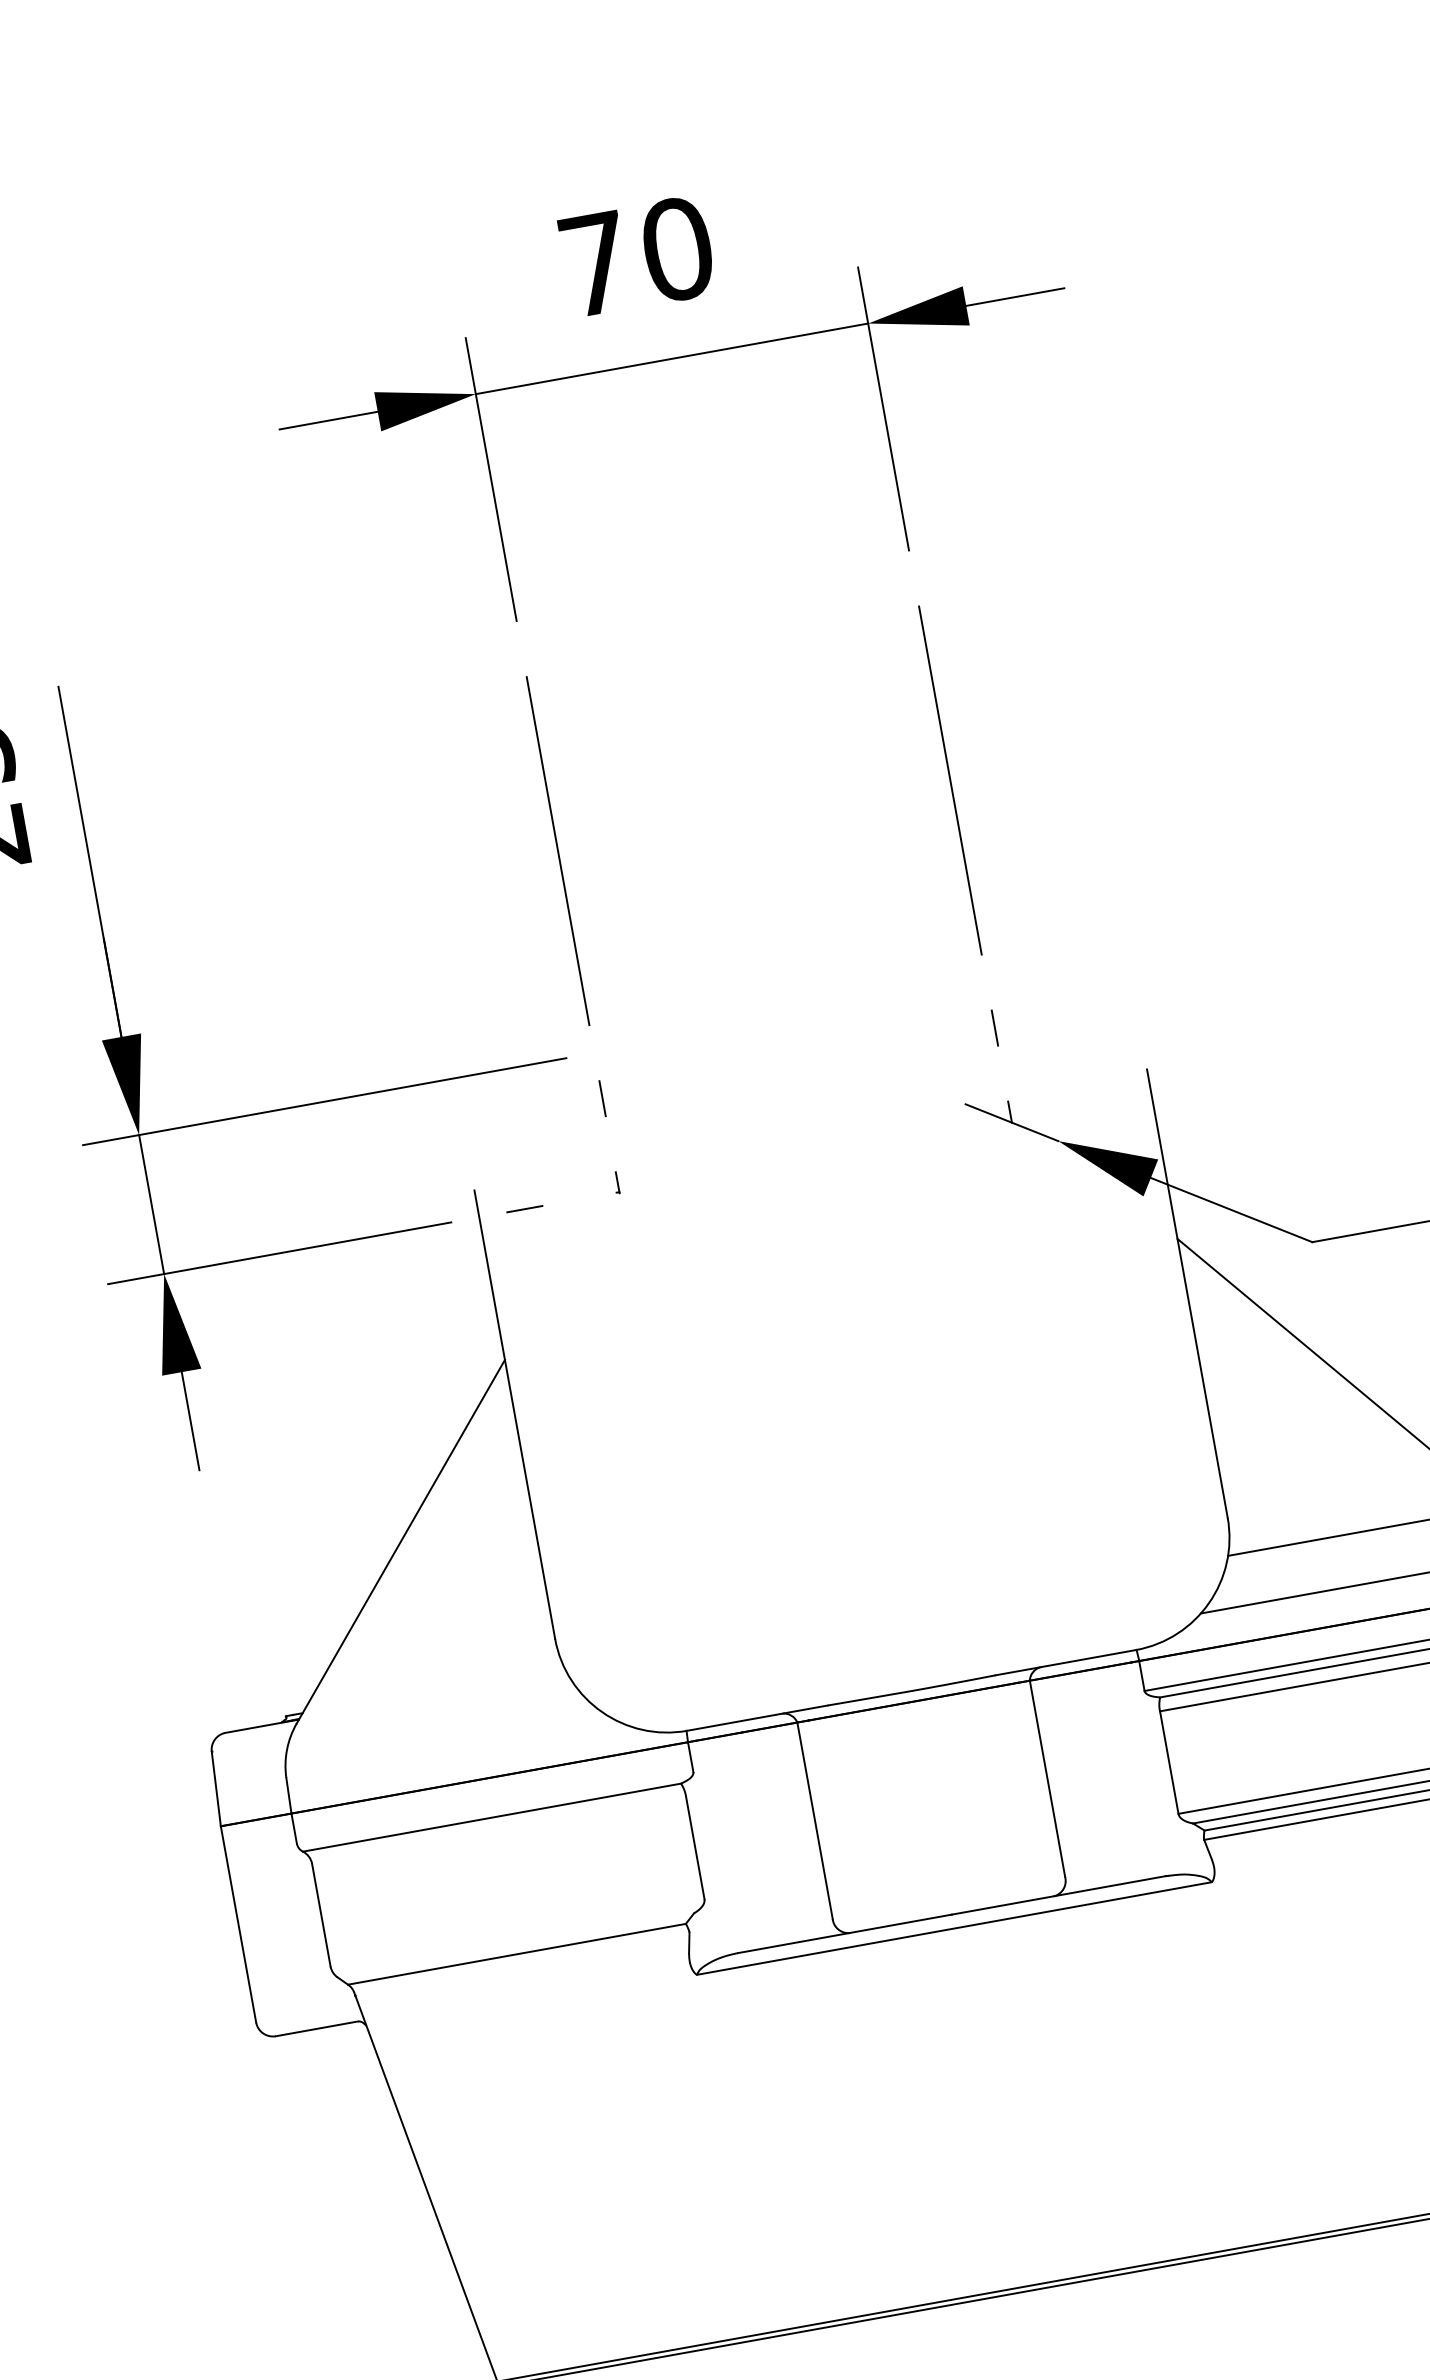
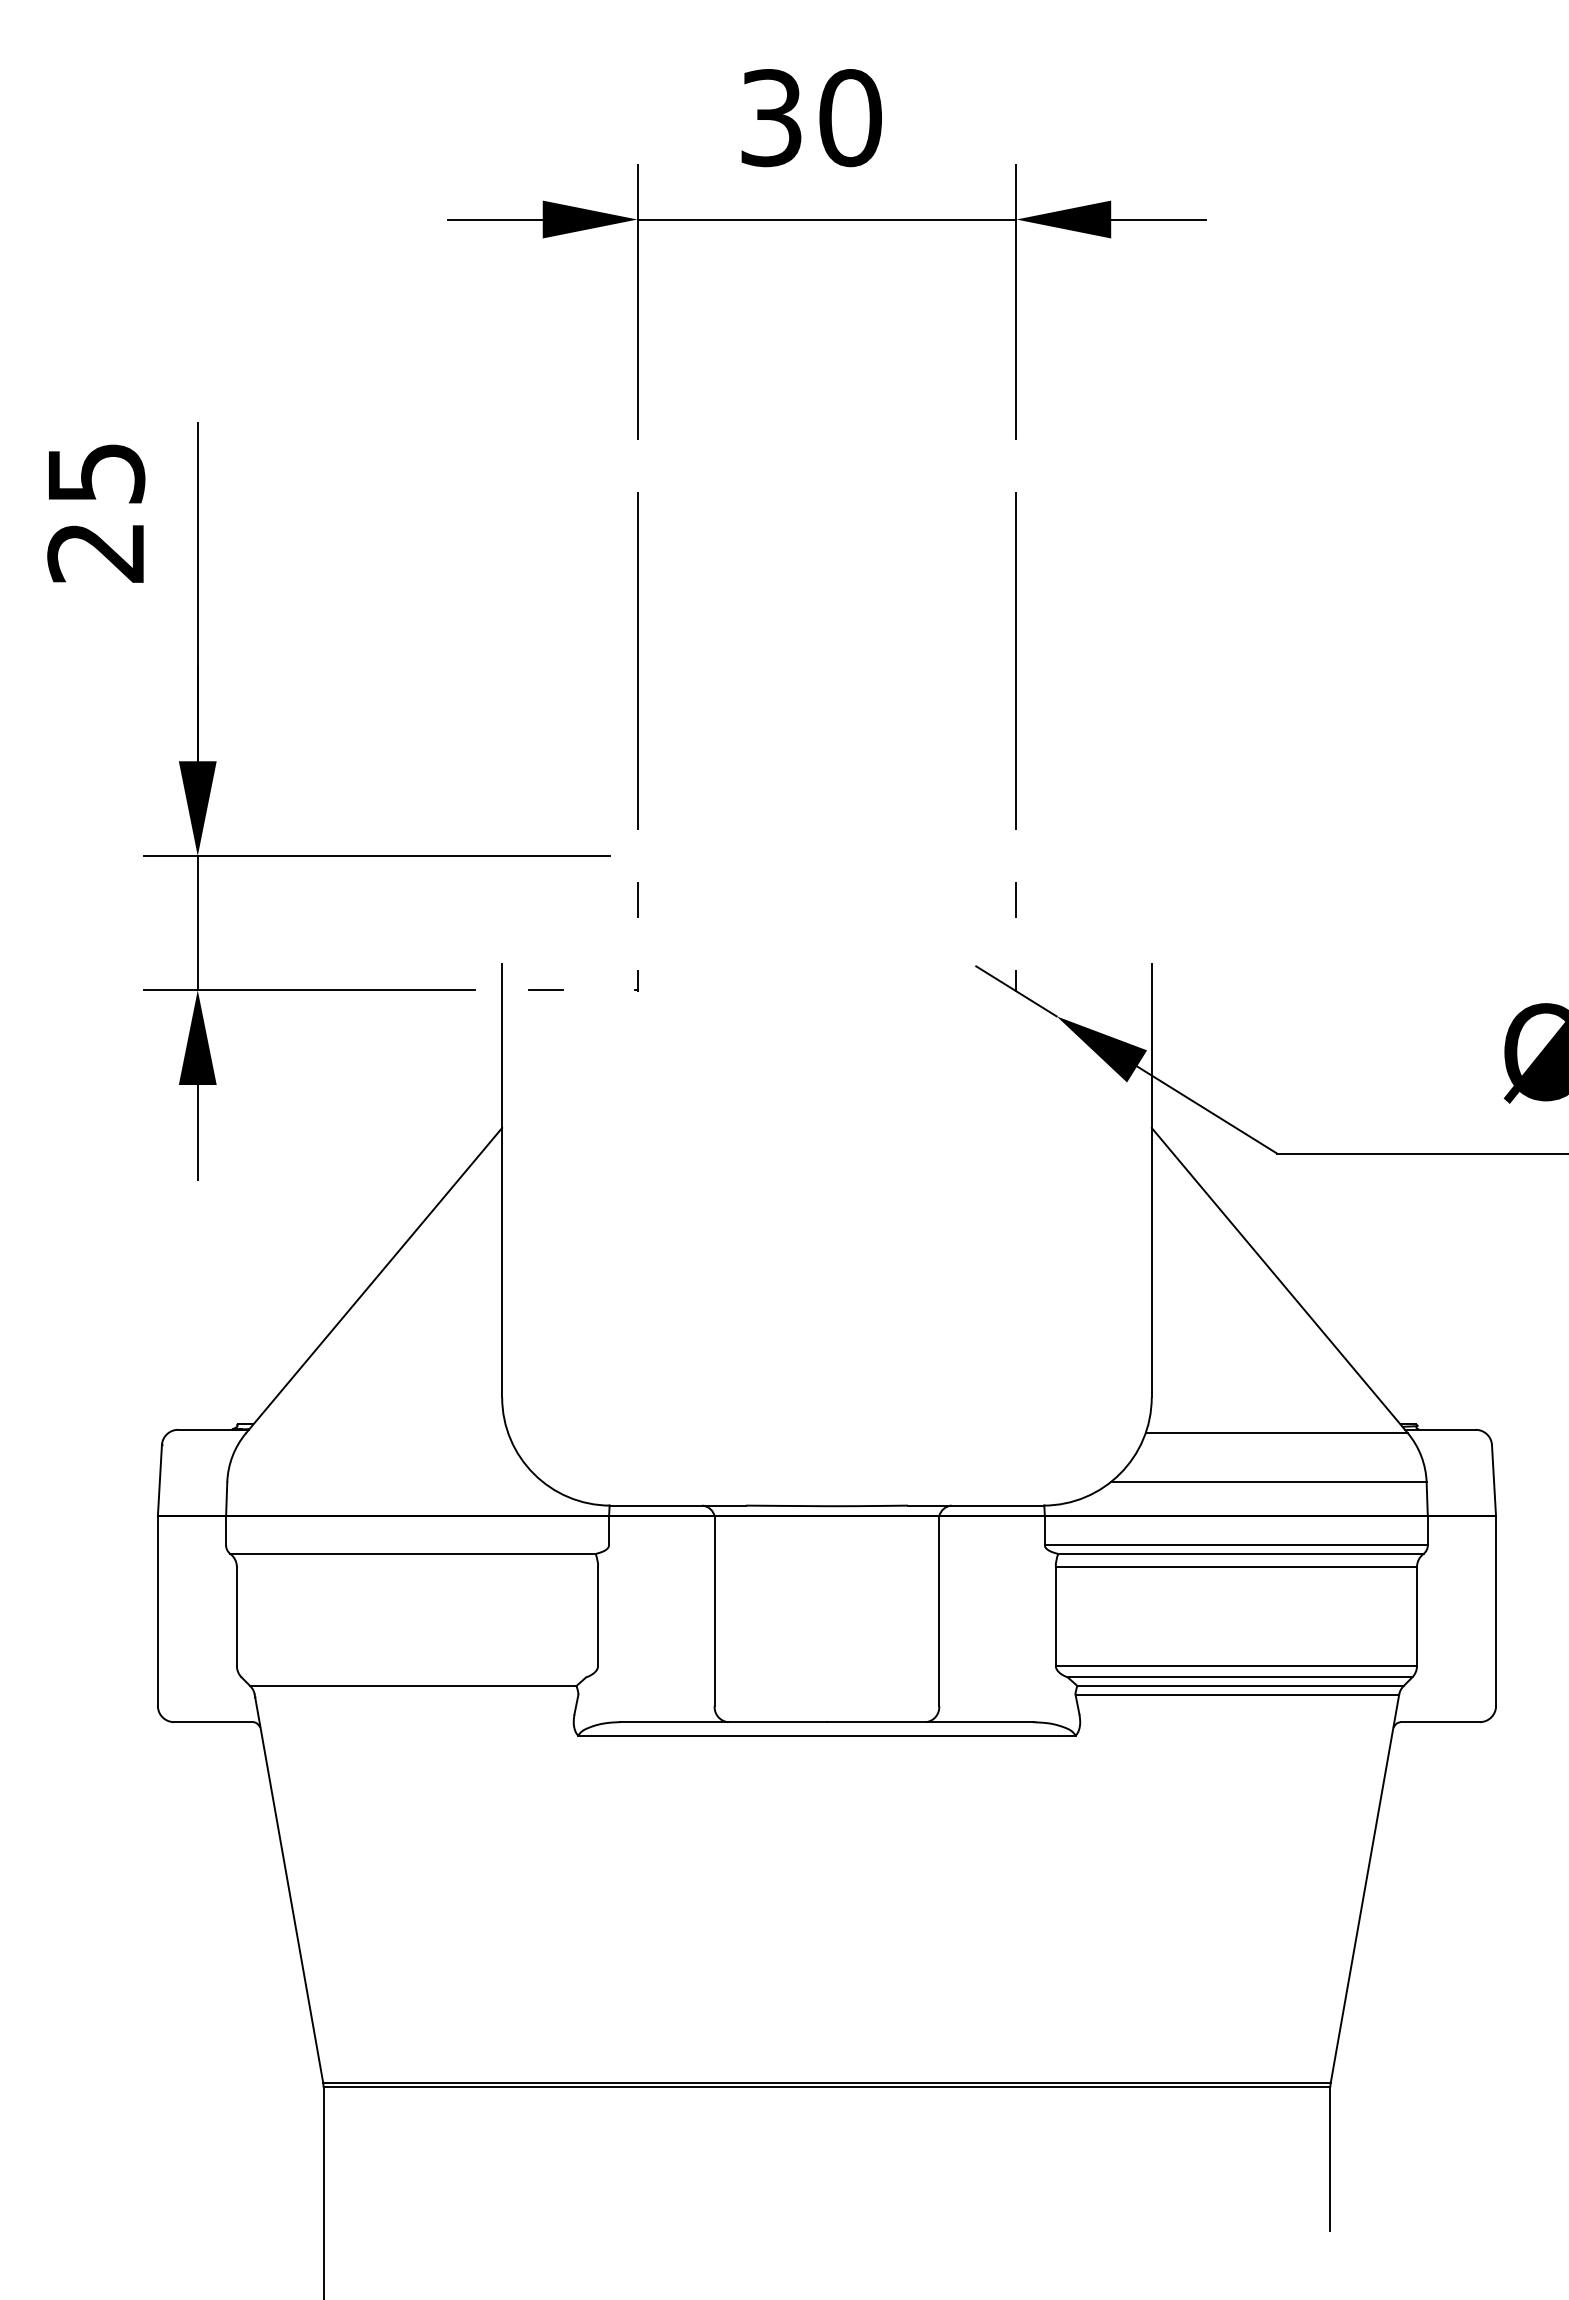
text: (595, 264) -> (771, 118), 70 -> 30

